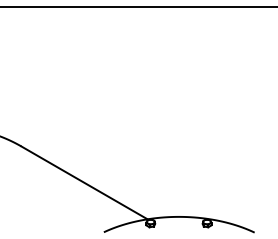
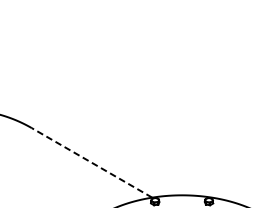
line: (84, 182) -> (92, 162), solid -> dashed

